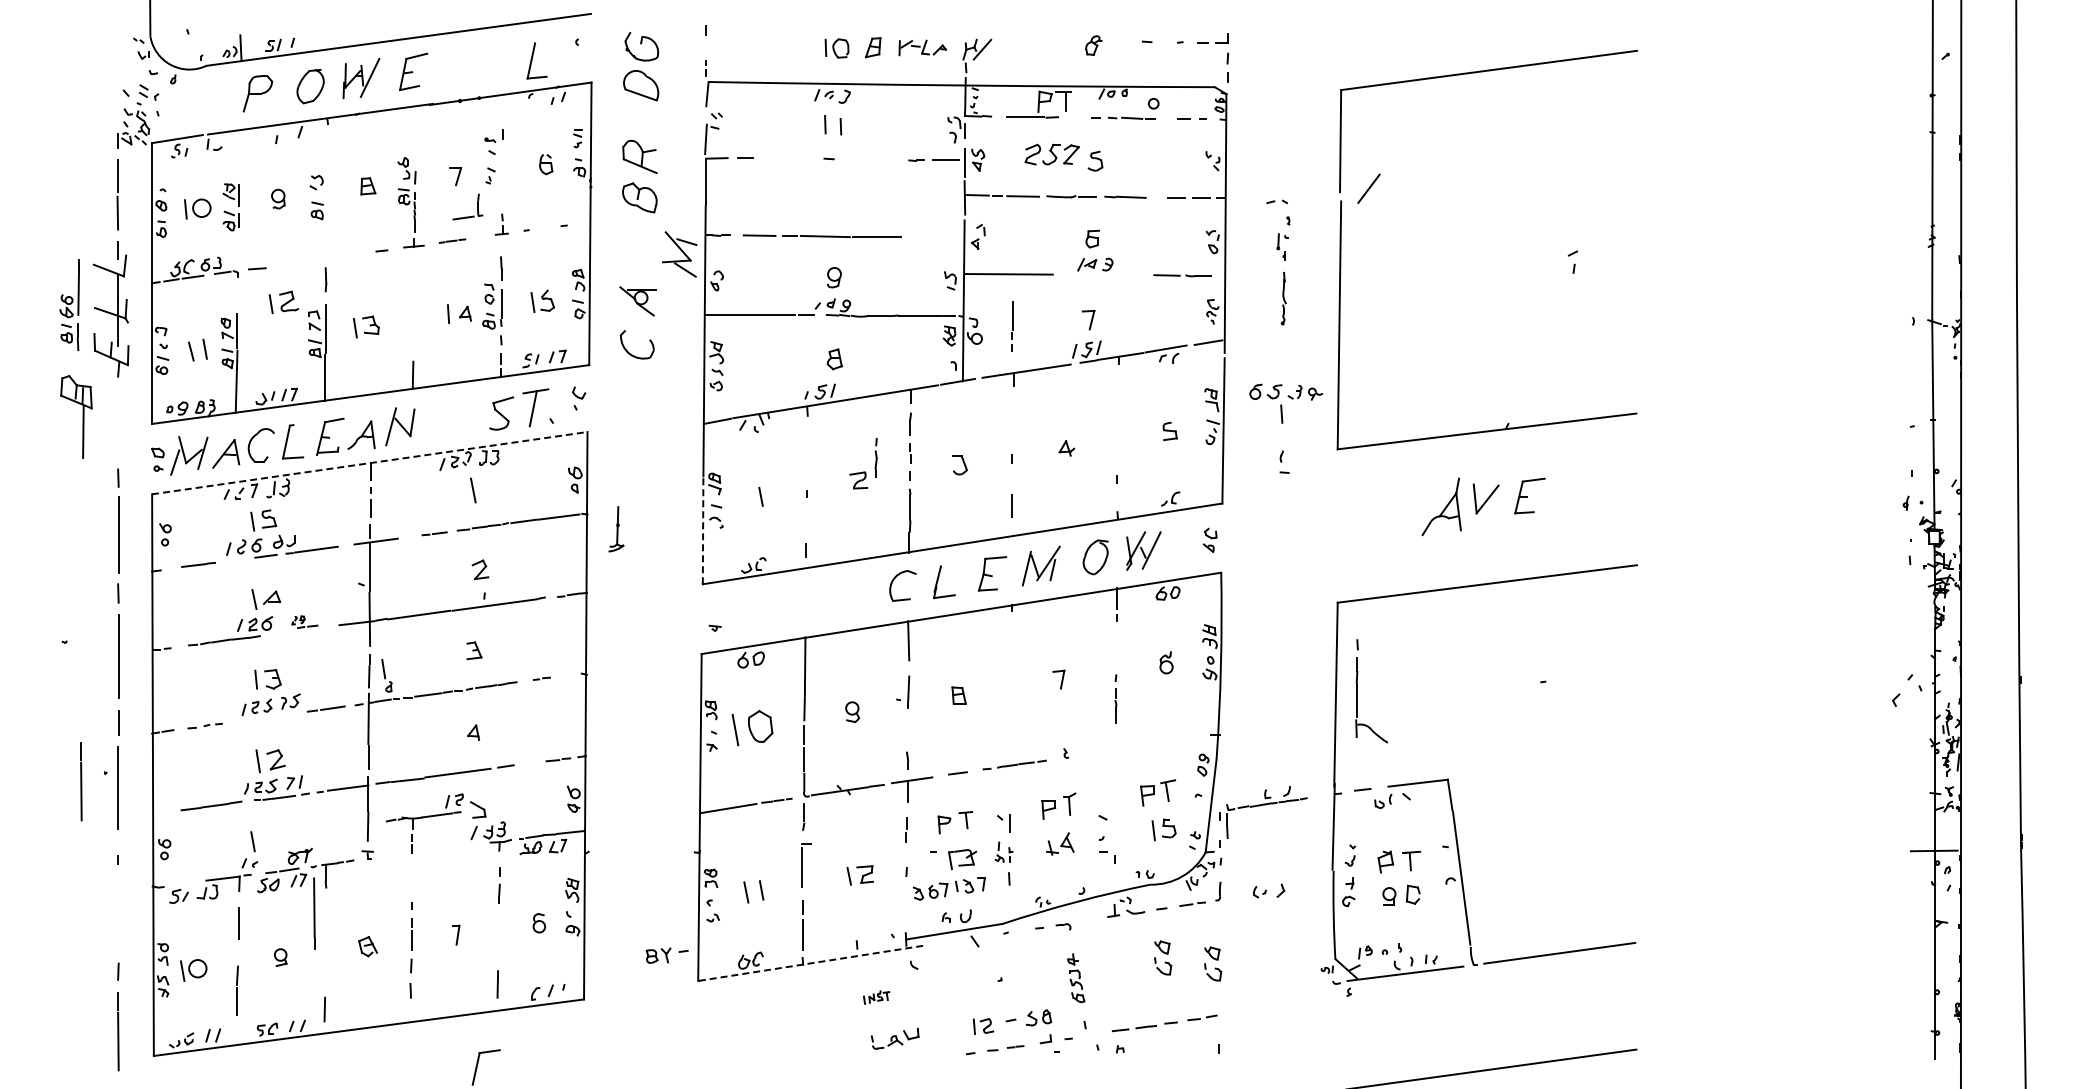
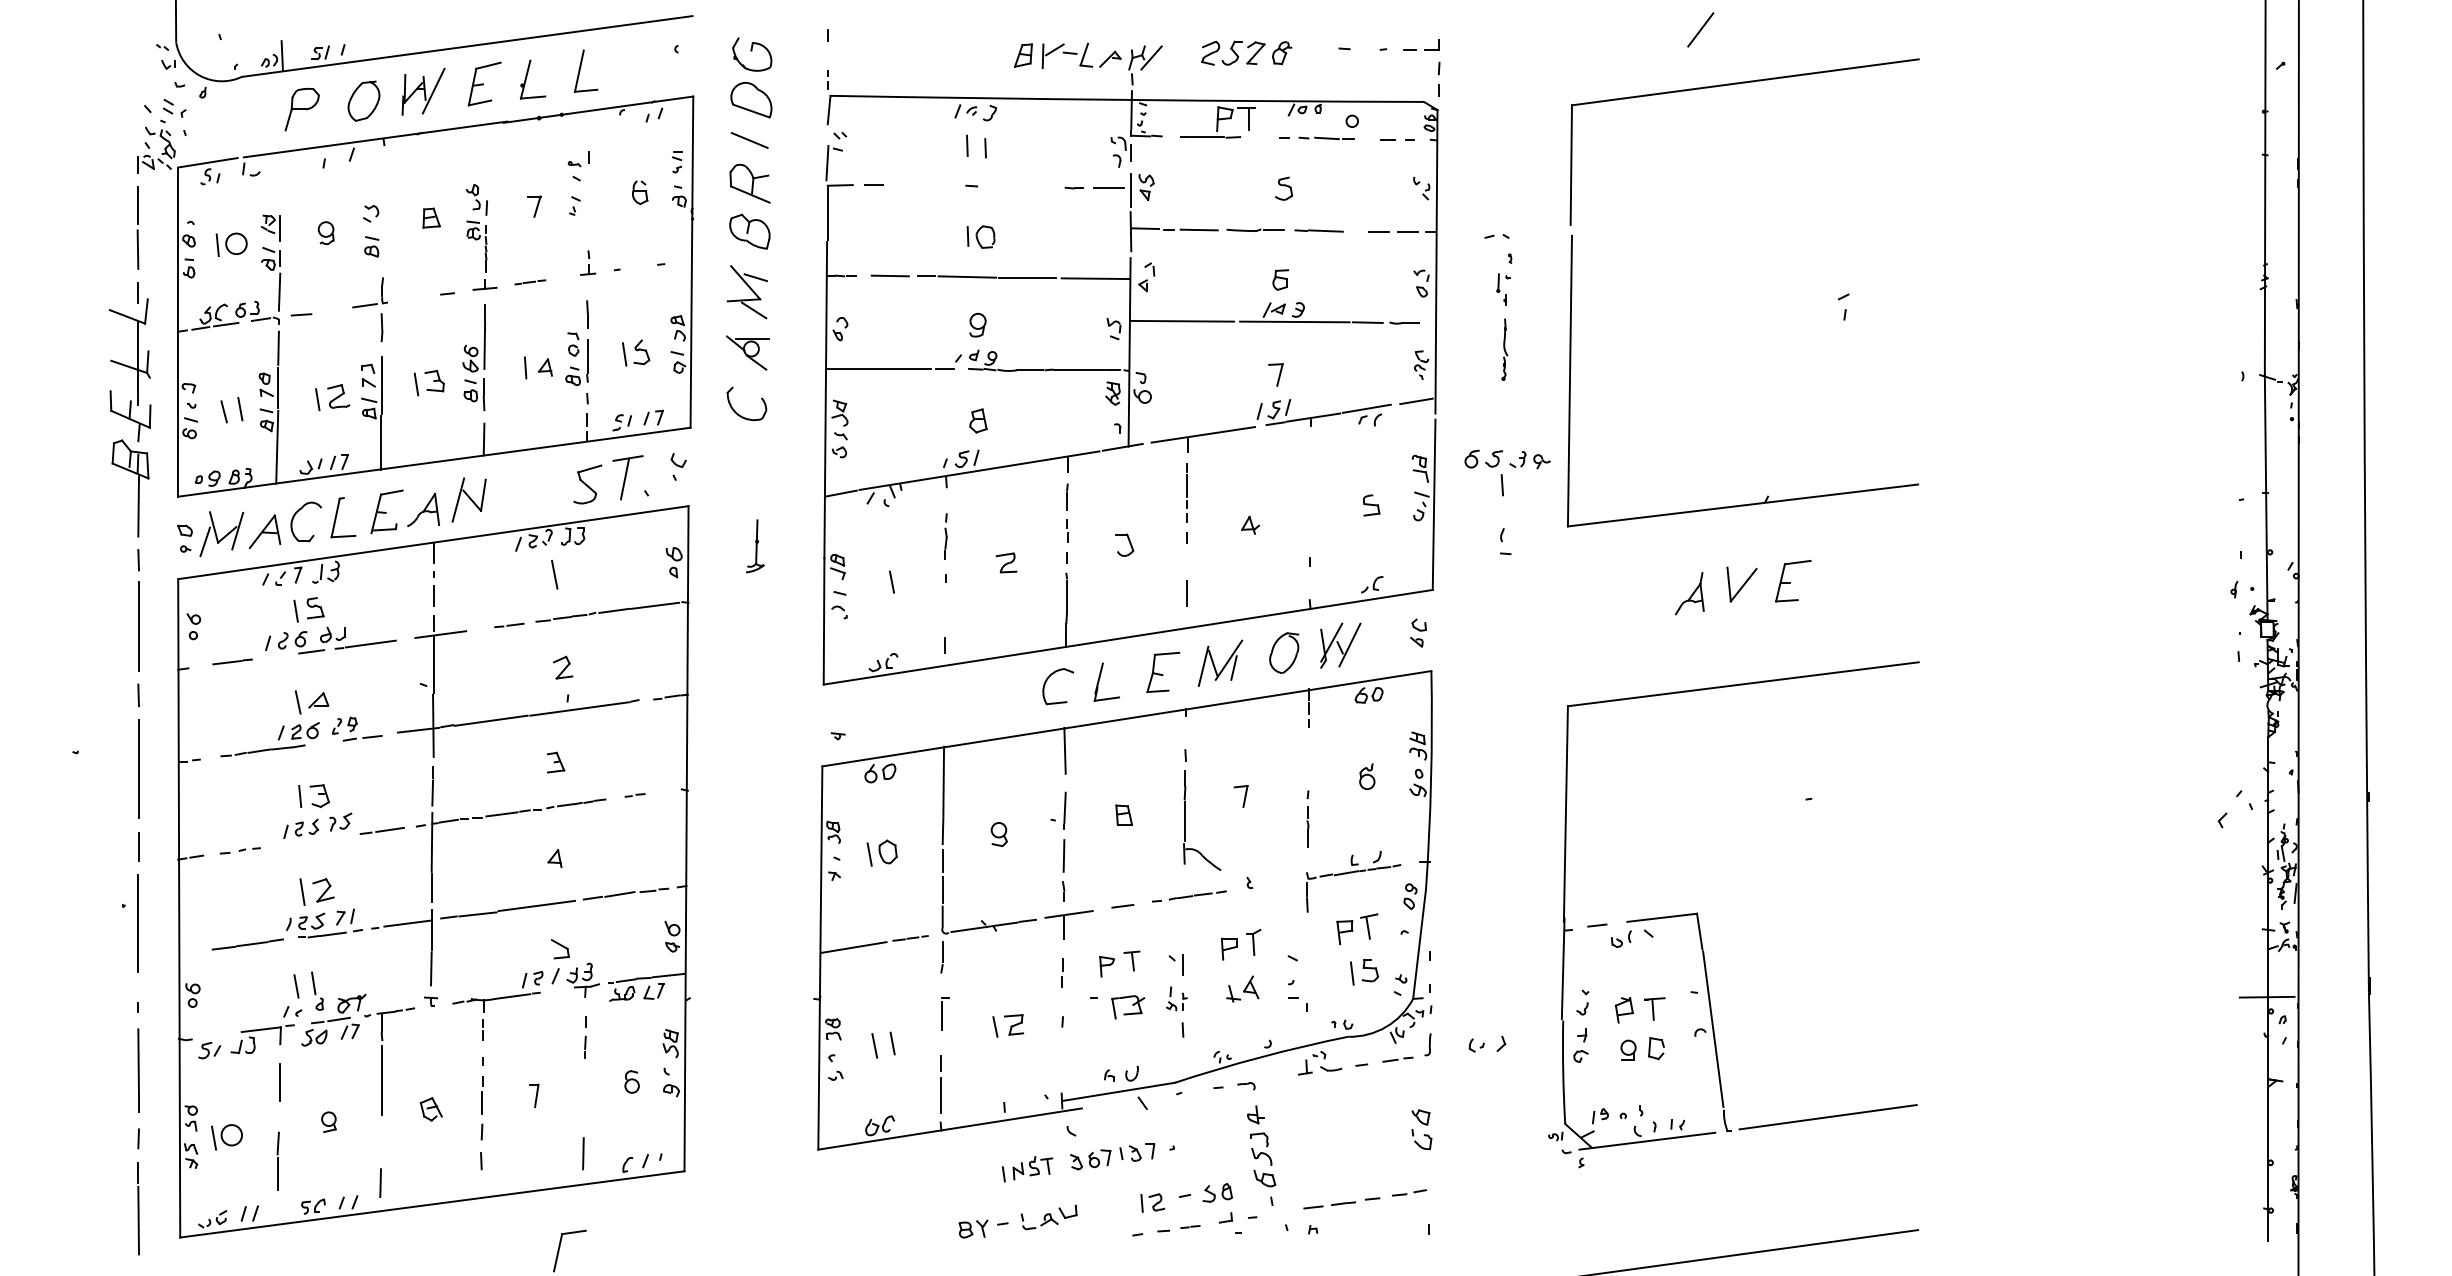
part: (922, 47) -> (1081, 55), size x1.43
part: (836, 48) -> (980, 237), moved
part: (536, 60) -> (585, 70), moved
part: (454, 68) -> (532, 80), added
line: (639, 119) -> (749, 139), added
part: (1051, 154) -> (1232, 53), moved
line: (1368, 188) -> (1700, 29), moved
part: (477, 206) -> (381, 292), moved
line: (934, 237) -> (1095, 278), added
line: (238, 249) -> (279, 292), added
part: (679, 254) -> (747, 292), moved
line: (1104, 274) -> (1294, 321), added
line: (237, 297) -> (278, 348), added
part: (283, 302) -> (332, 397), moved
part: (69, 304) -> (474, 356), moved
part: (1012, 326) -> (1186, 492), moved
part: (76, 416) -> (130, 487), moved
part: (875, 457) -> (945, 536), moved
line: (369, 463) -> (433, 543), dashed -> solid
part: (1441, 506) -> (1689, 593), size x0.62
part: (616, 529) -> (755, 546), moved
line: (703, 530) -> (824, 621), dashed -> solid
part: (304, 621) -> (356, 728), size x1.67
part: (386, 675) -> (316, 990), moved
part: (1357, 691) -> (1185, 810), moved
part: (752, 727) -> (881, 852), size x0.62
line: (907, 729) -> (1063, 854), added
line: (528, 763) -> (619, 894), added
line: (81, 781) -> (95, 915), removed
part: (1266, 805) -> (1353, 873), moved
part: (424, 823) -> (497, 1006), moved
part: (806, 865) -> (945, 1014), size x0.62
part: (949, 888) -> (1112, 1156), moved
line: (314, 913) -> (138, 1070), moved
line: (325, 921) -> (381, 1079), added
part: (666, 955) -> (982, 1228), moved
part: (1163, 957) -> (1363, 1122), removed
line: (810, 963) -> (949, 1129), dashed -> solid
part: (1075, 978) -> (1260, 1146), size x1.43
part: (876, 997) -> (1027, 1169), size x1.67

